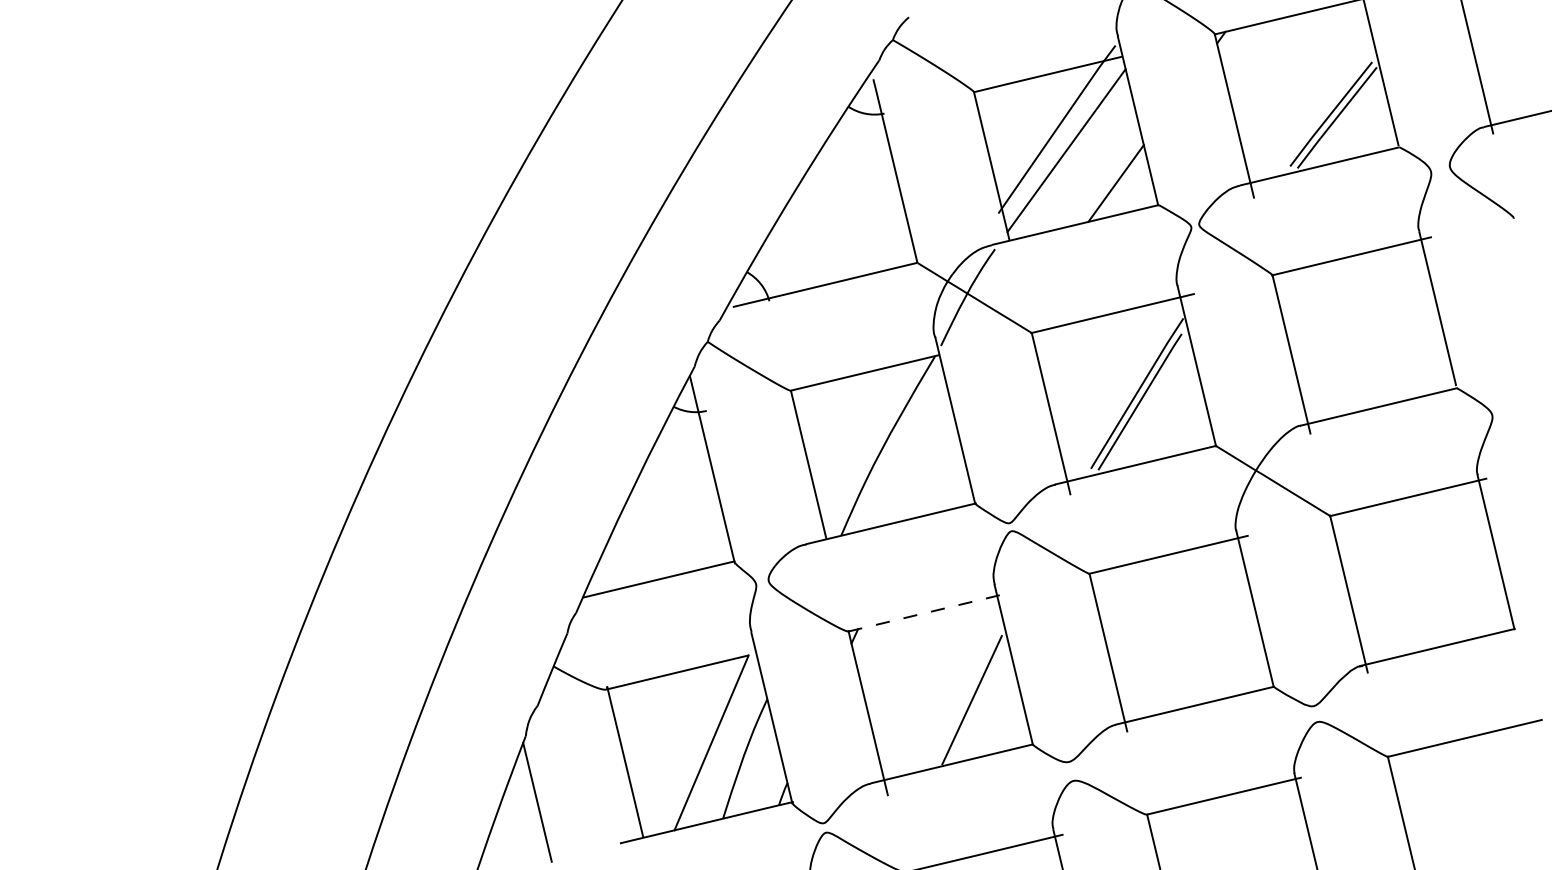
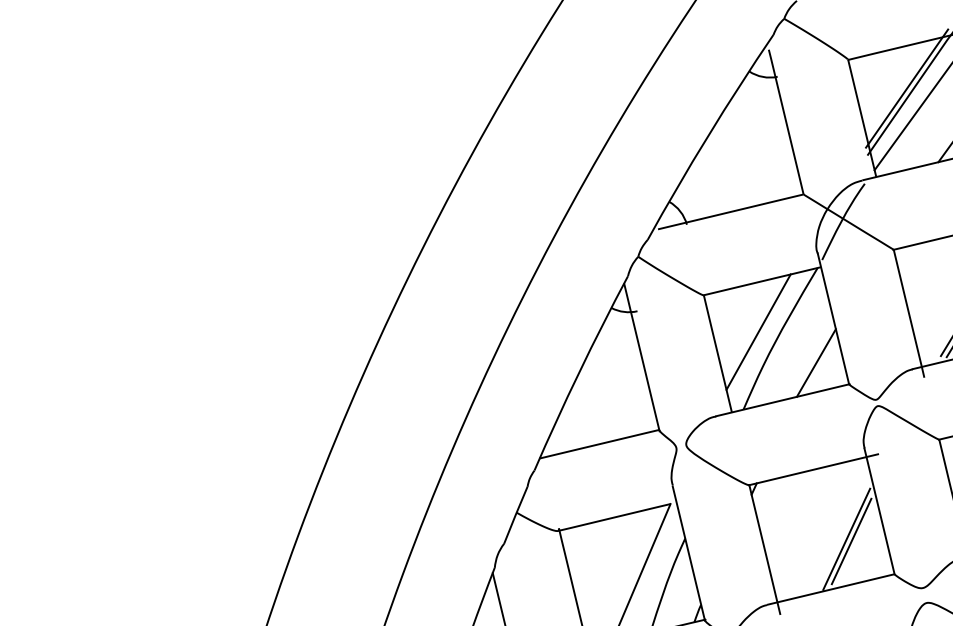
line: (1048, 128) -> (906, 88), added
line: (860, 437) -> (758, 332), added
line: (933, 476) -> (816, 362), added
line: (930, 611) -> (813, 469), dashed -> solid
line: (978, 702) -> (851, 541), added

